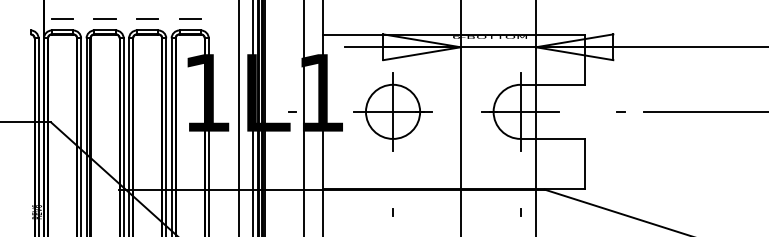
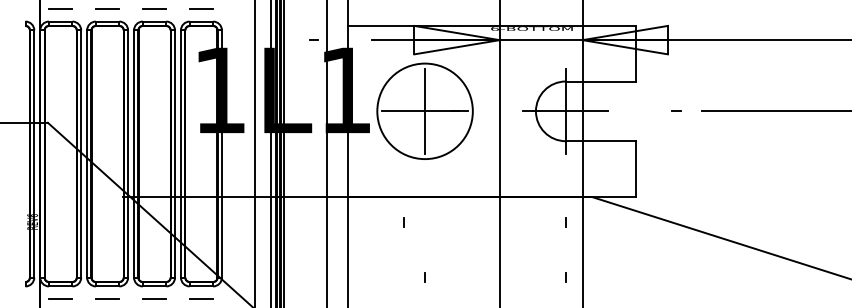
line: (291, 111) -> (313, 39), moved
circle: (392, 111) -> (424, 111), size x1.6
line: (392, 212) -> (403, 222), moved

